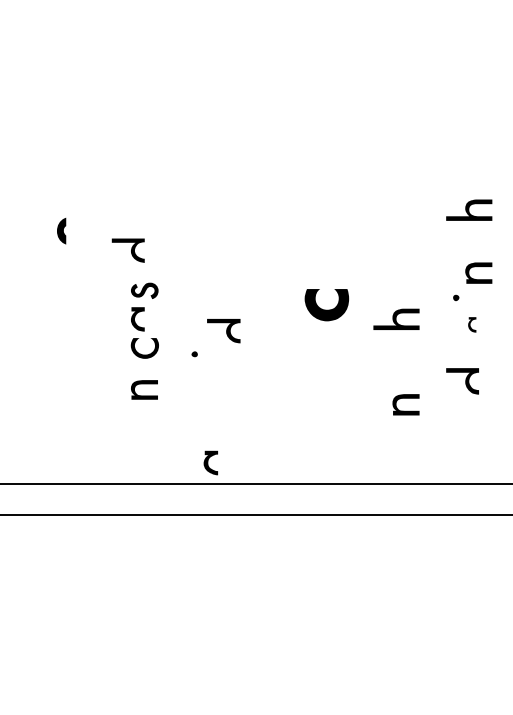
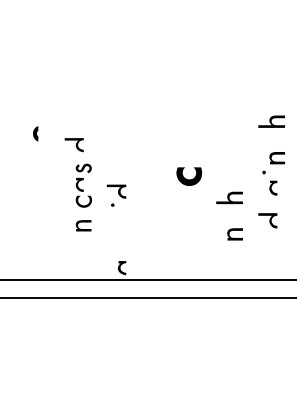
part: (396, 318) -> (229, 197), moved
part: (472, 323) -> (273, 187), size x1.67
part: (223, 330) -> (116, 191), moved

